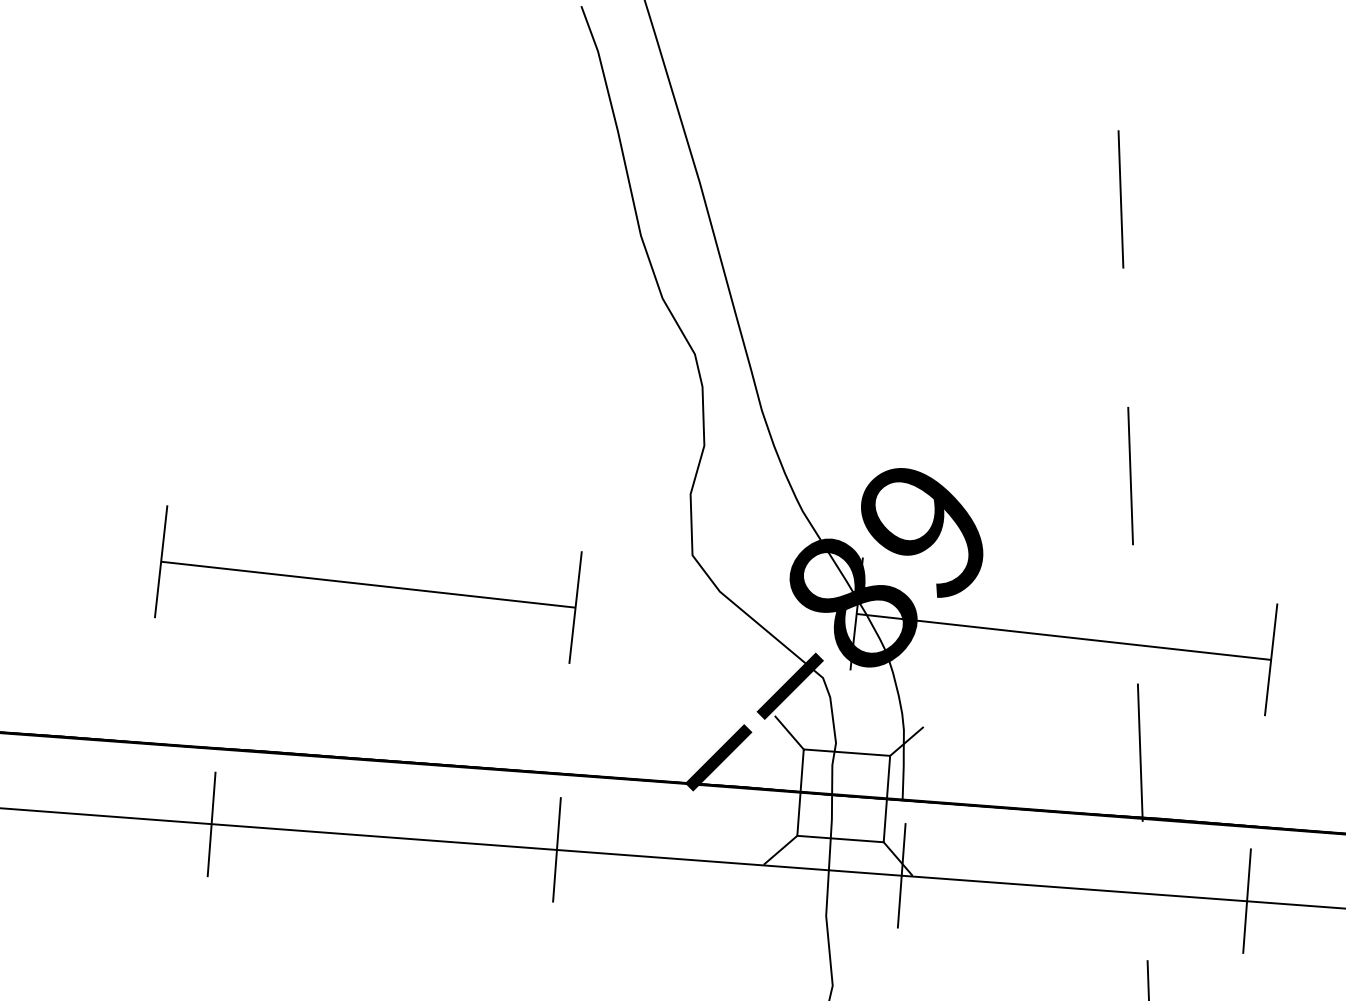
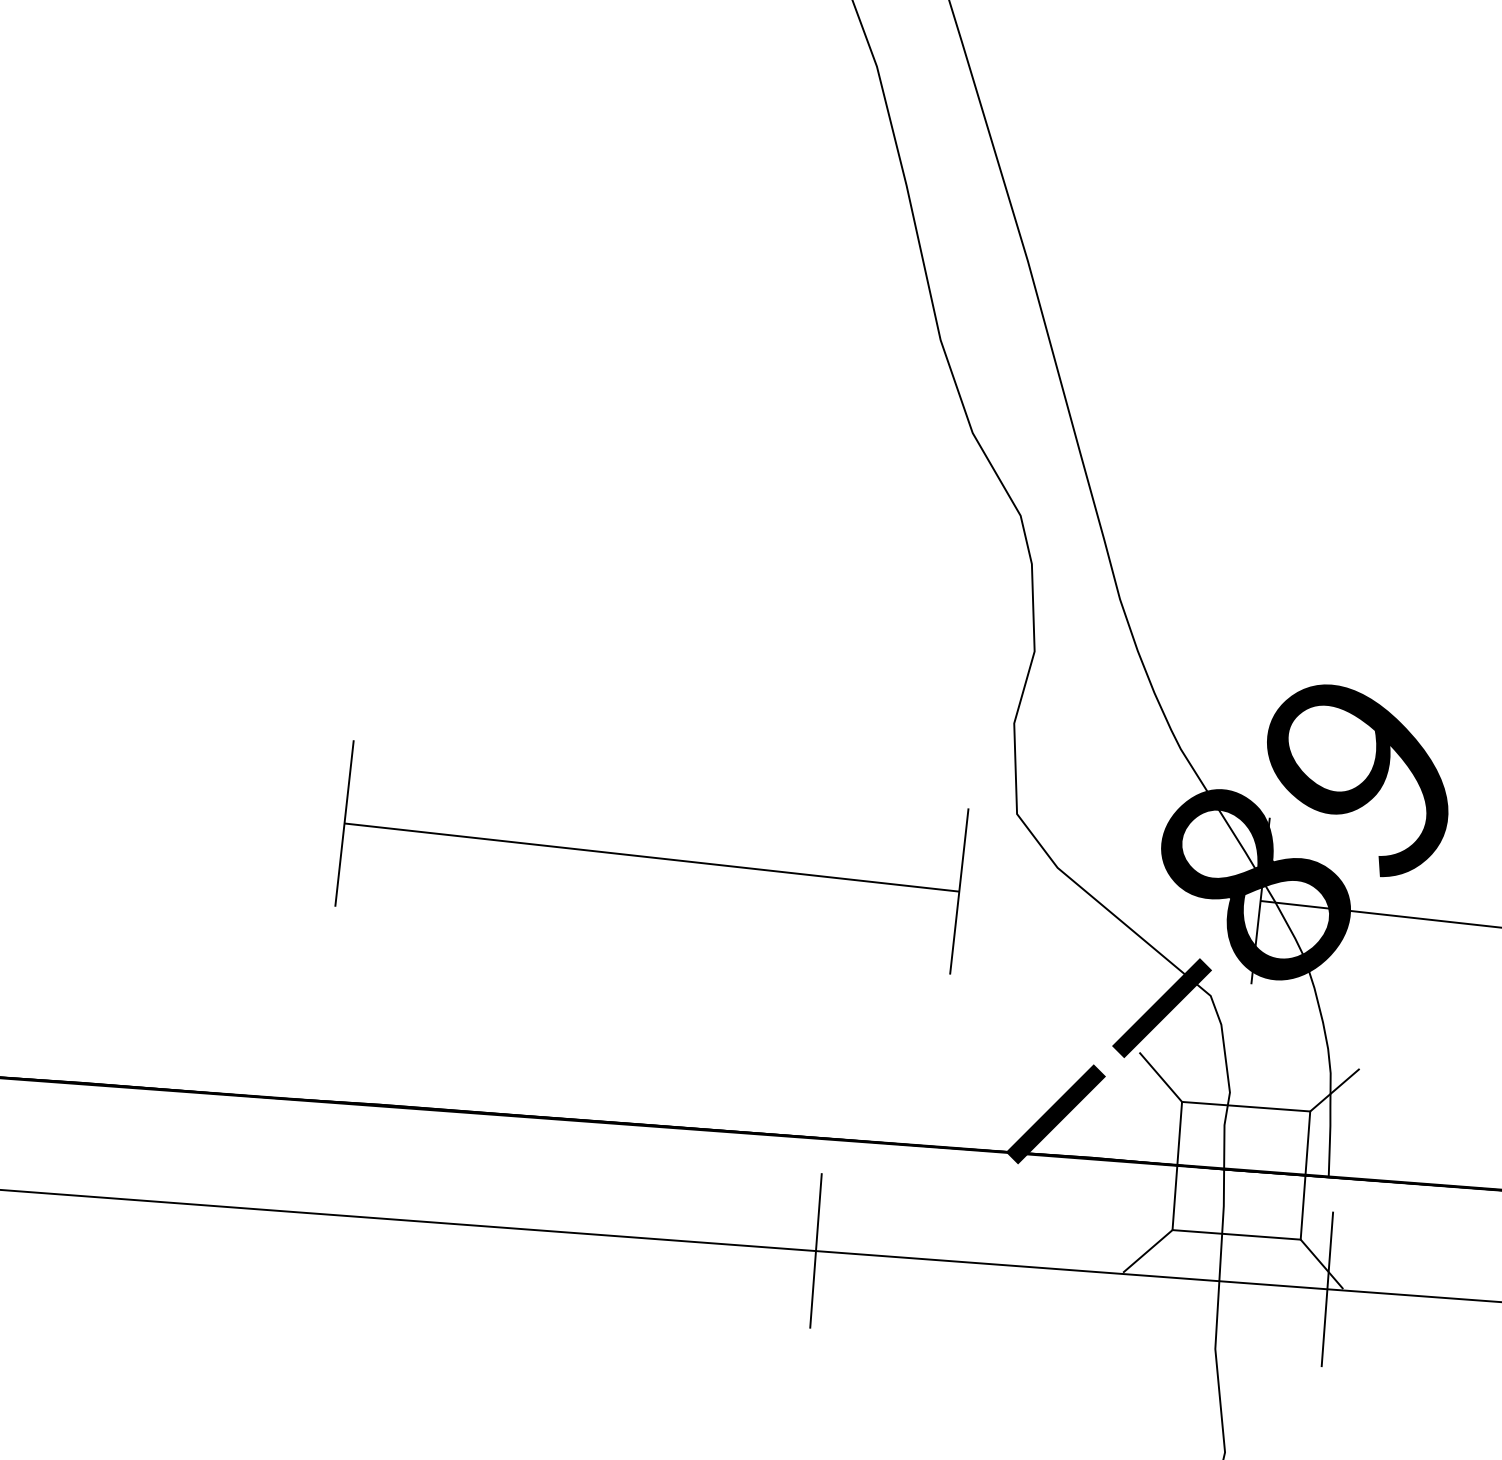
part: (368, 584) -> (652, 857), moved
line: (211, 824) -> (303, 1213), removed

